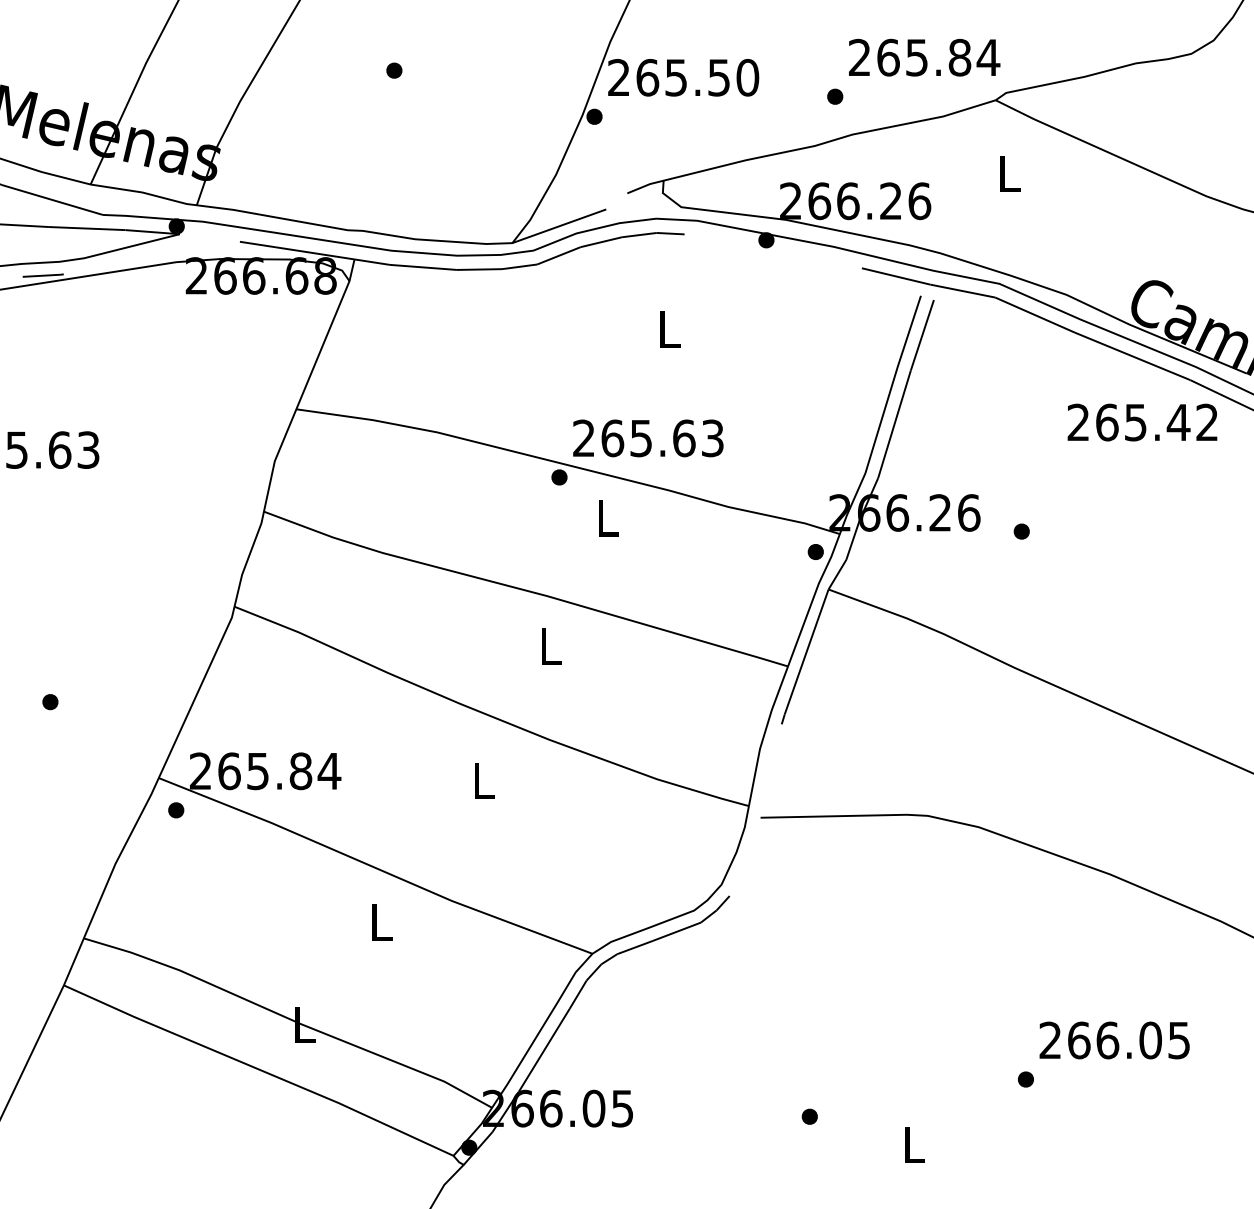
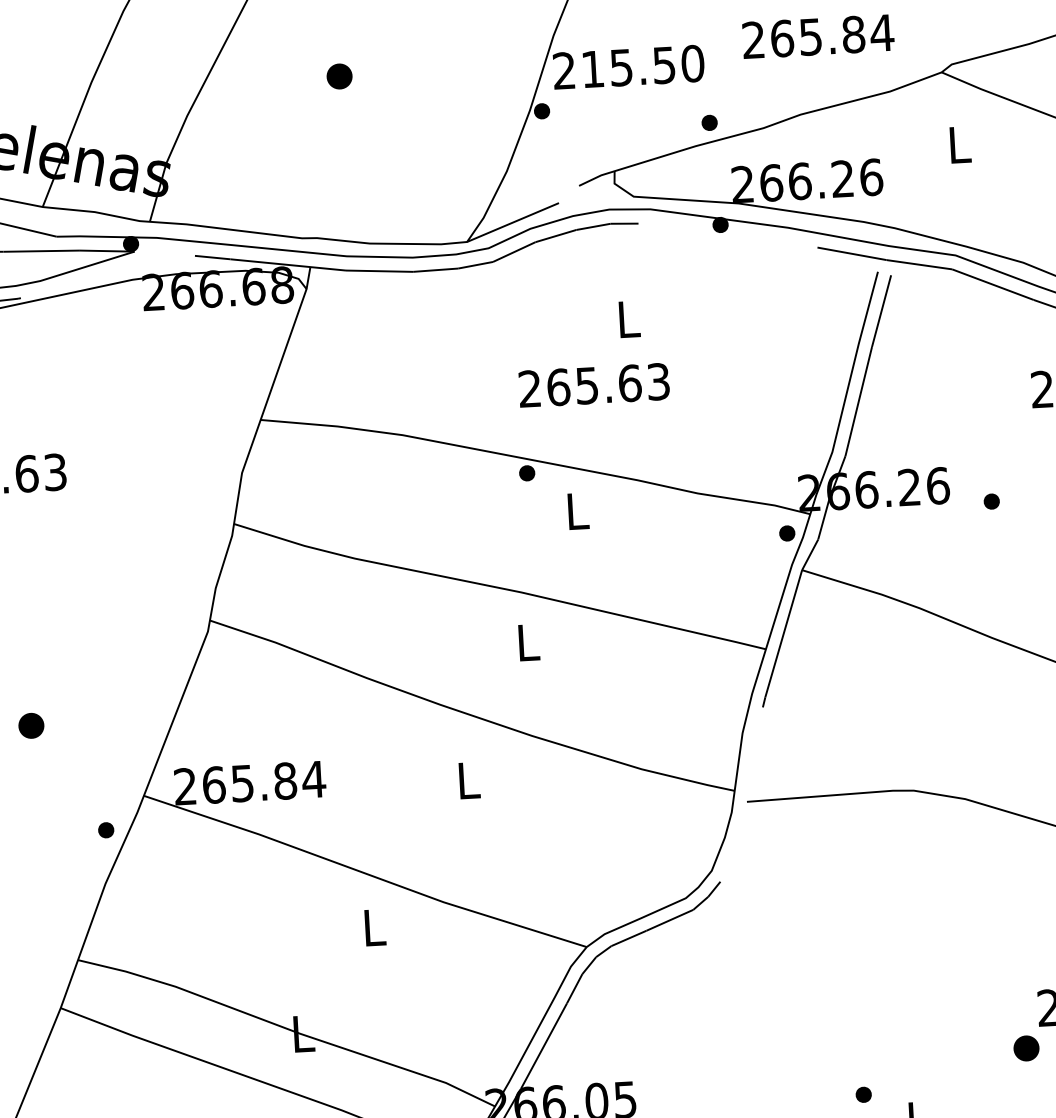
text: (924, 57) -> (818, 36), moved
part: (394, 70) -> (339, 76), size x1.6
text: (647, 77) -> (592, 69), 265.50 -> 215.50
part: (835, 96) -> (709, 122), moved
text: (648, 438) -> (594, 385), moved
part: (50, 702) -> (31, 726), size x1.6
part: (176, 810) -> (106, 830), moved
part: (1025, 1079) -> (1026, 1048), size x1.6
part: (809, 1116) -> (863, 1094), moved

